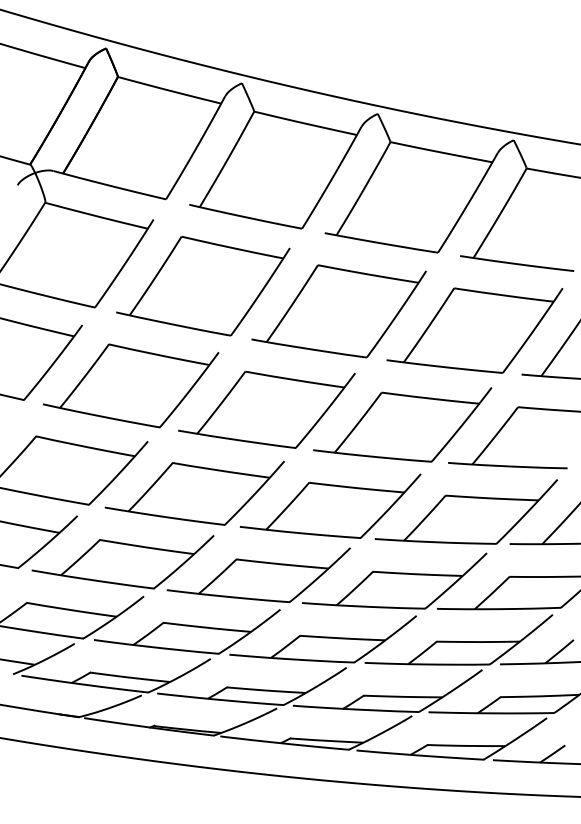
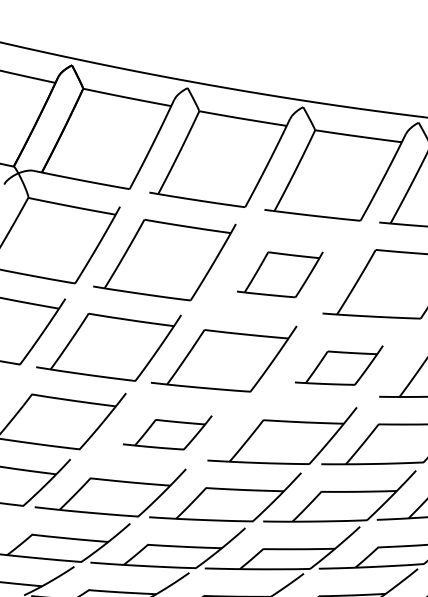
part: (338, 311) -> (279, 274), size x0.6
part: (402, 424) -> (338, 366), size x0.6
part: (194, 492) -> (167, 433), size x0.6

